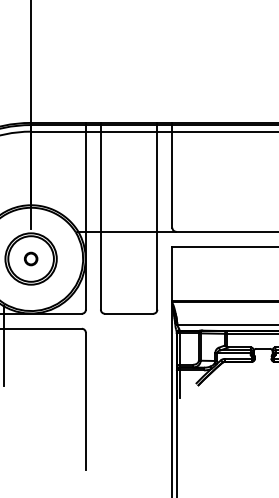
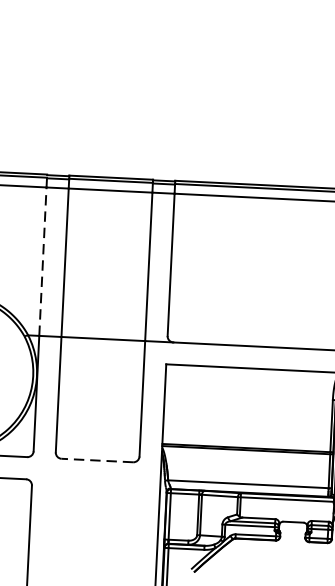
line: (85, 176) -> (42, 253), solid -> dashed
line: (128, 313) -> (96, 460), solid -> dashed

